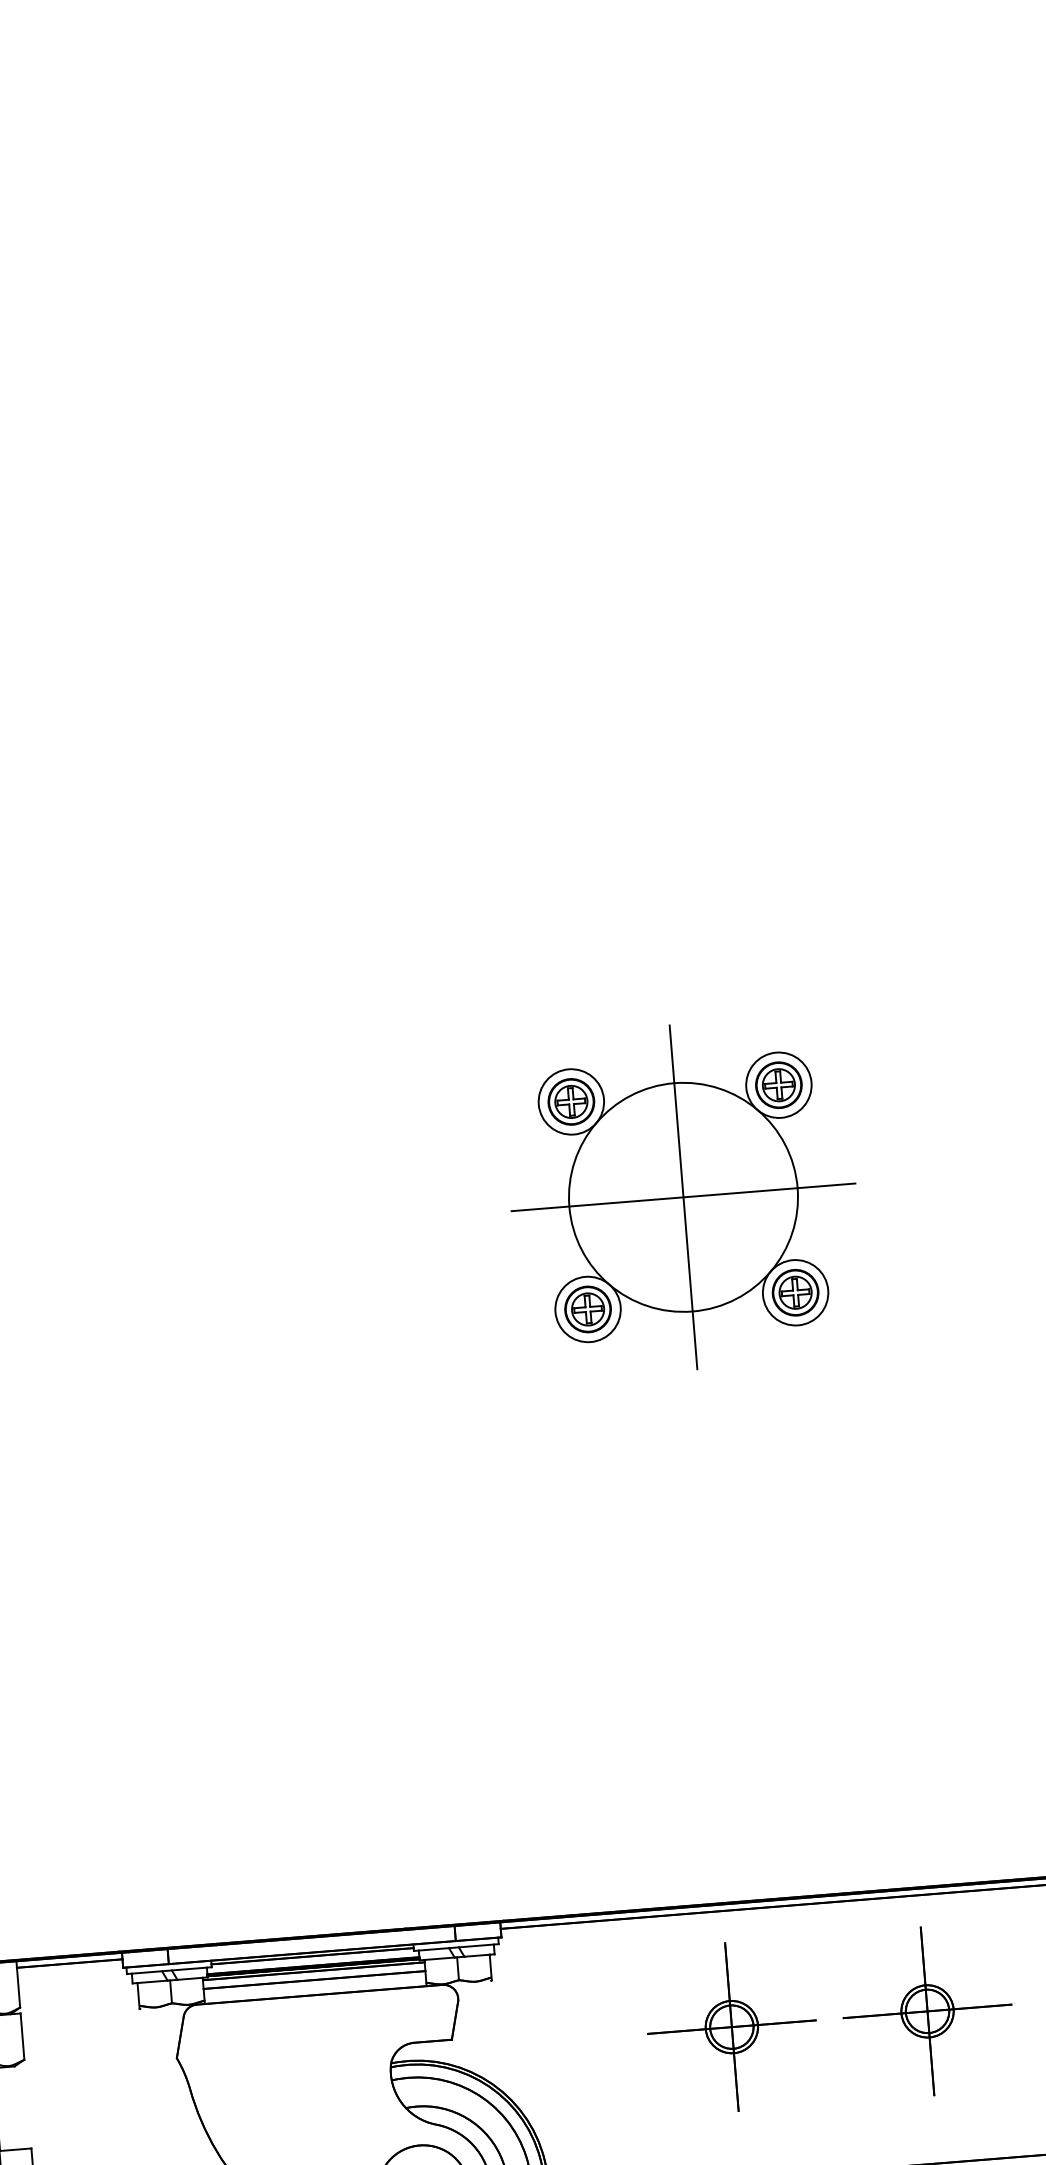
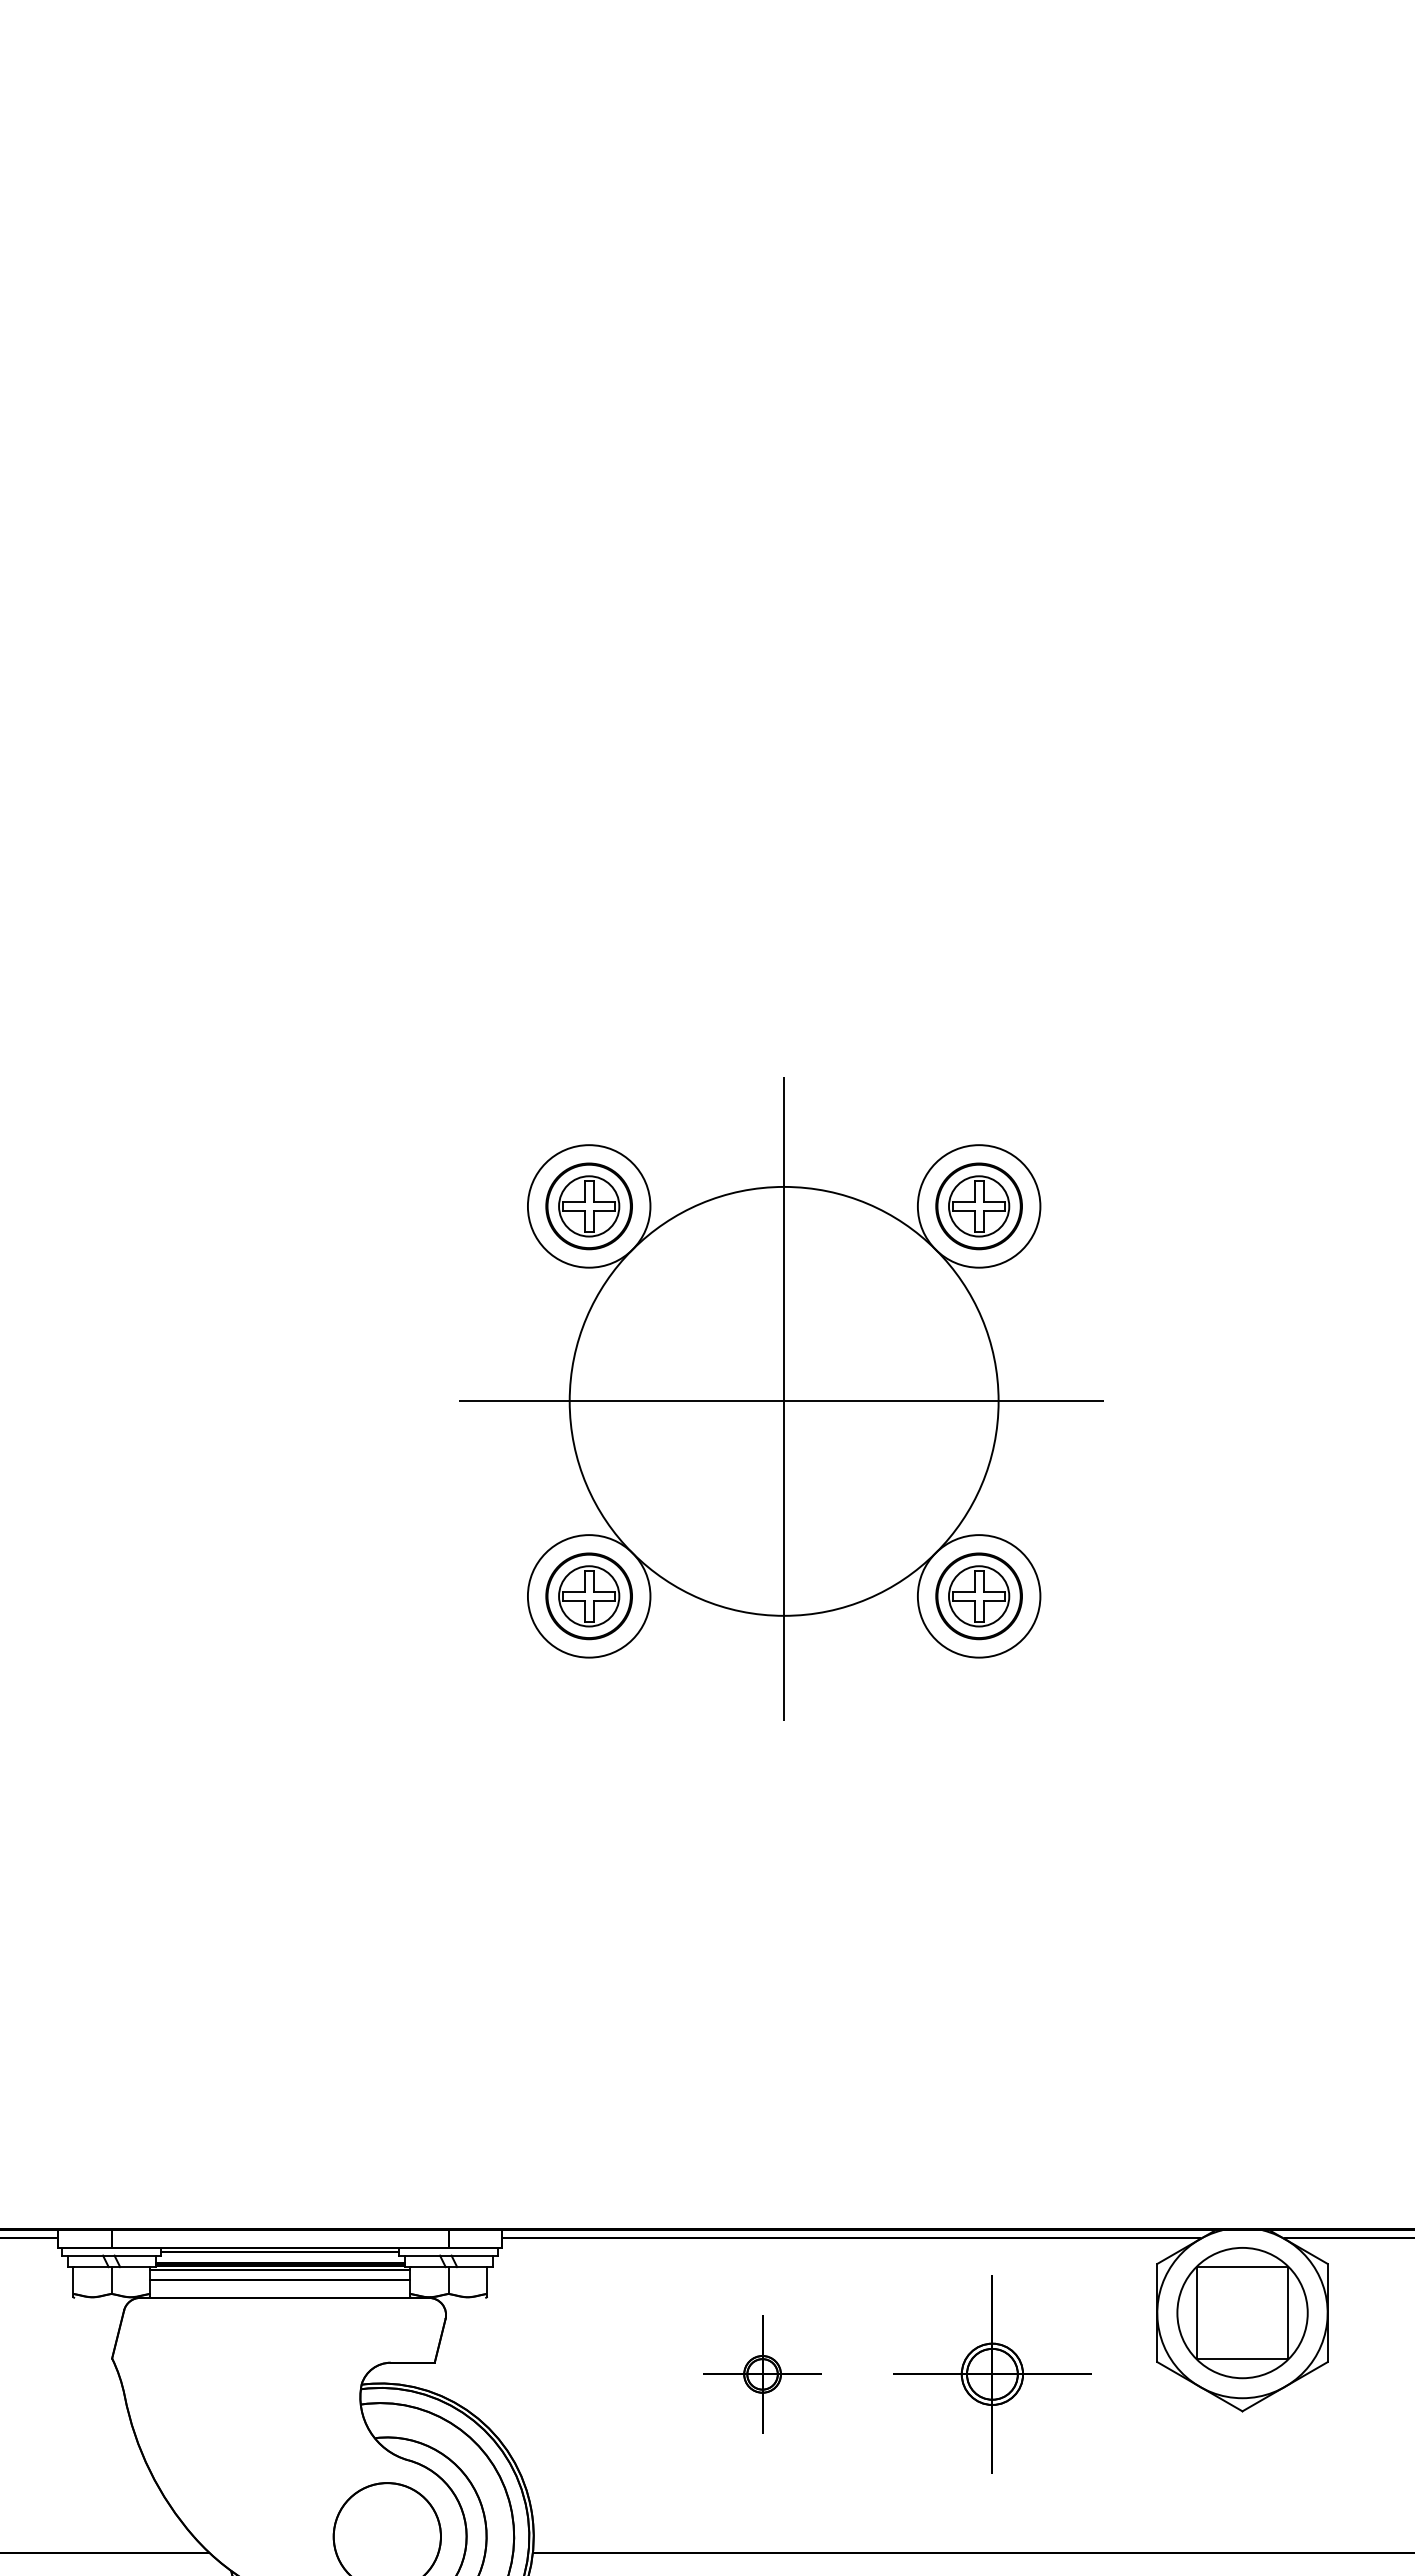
part: (682, 1197) -> (783, 1401), size x1.6
part: (731, 2027) -> (762, 2374), size x0.6

